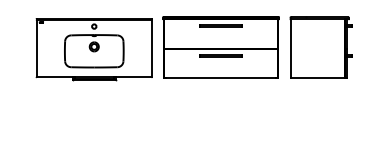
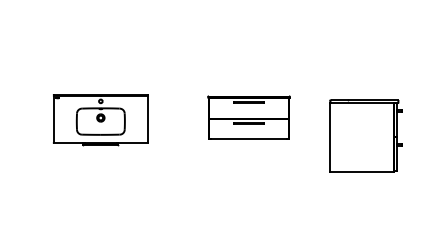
part: (220, 47) -> (248, 117), size x0.6
part: (320, 47) -> (365, 135), moved
part: (94, 49) -> (100, 120), size x0.7

